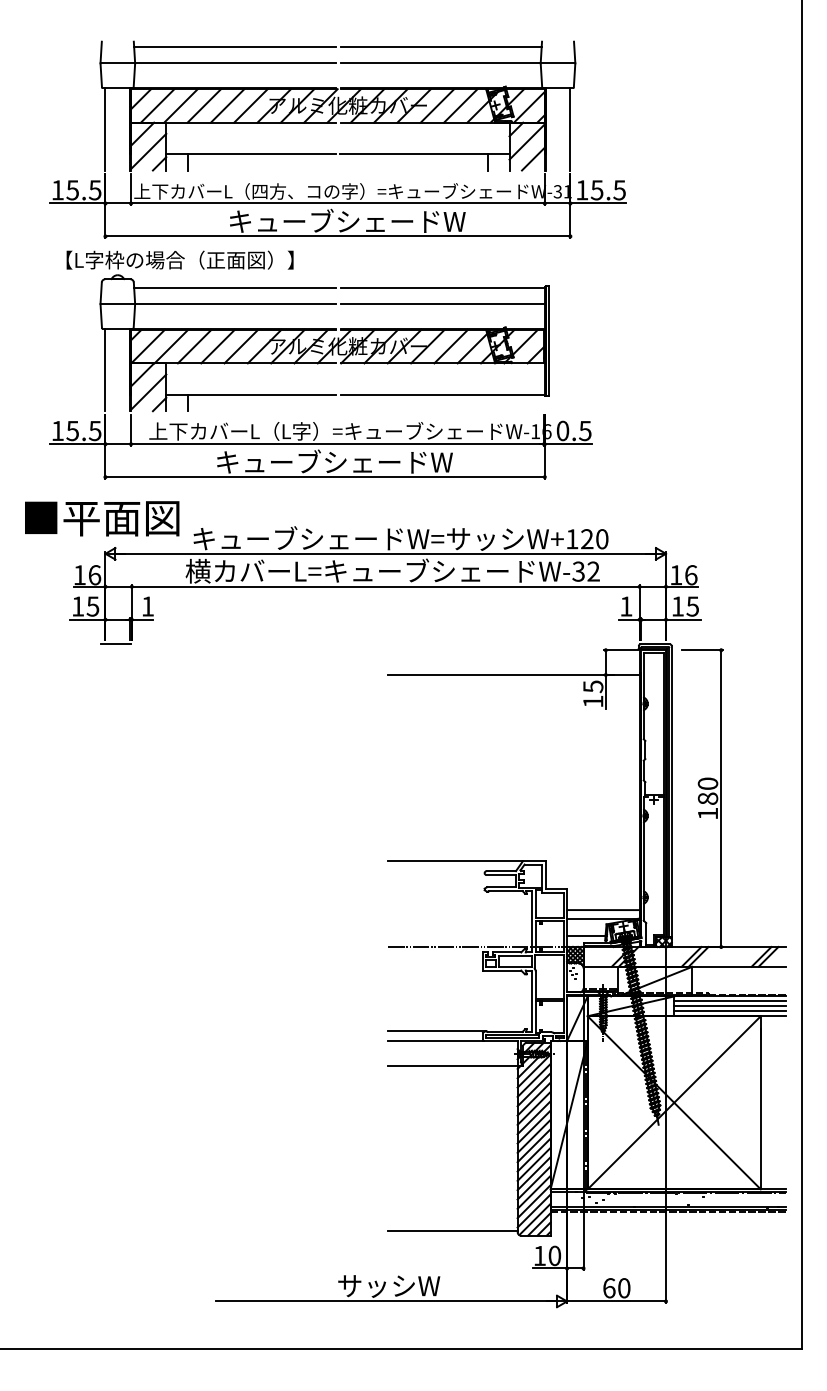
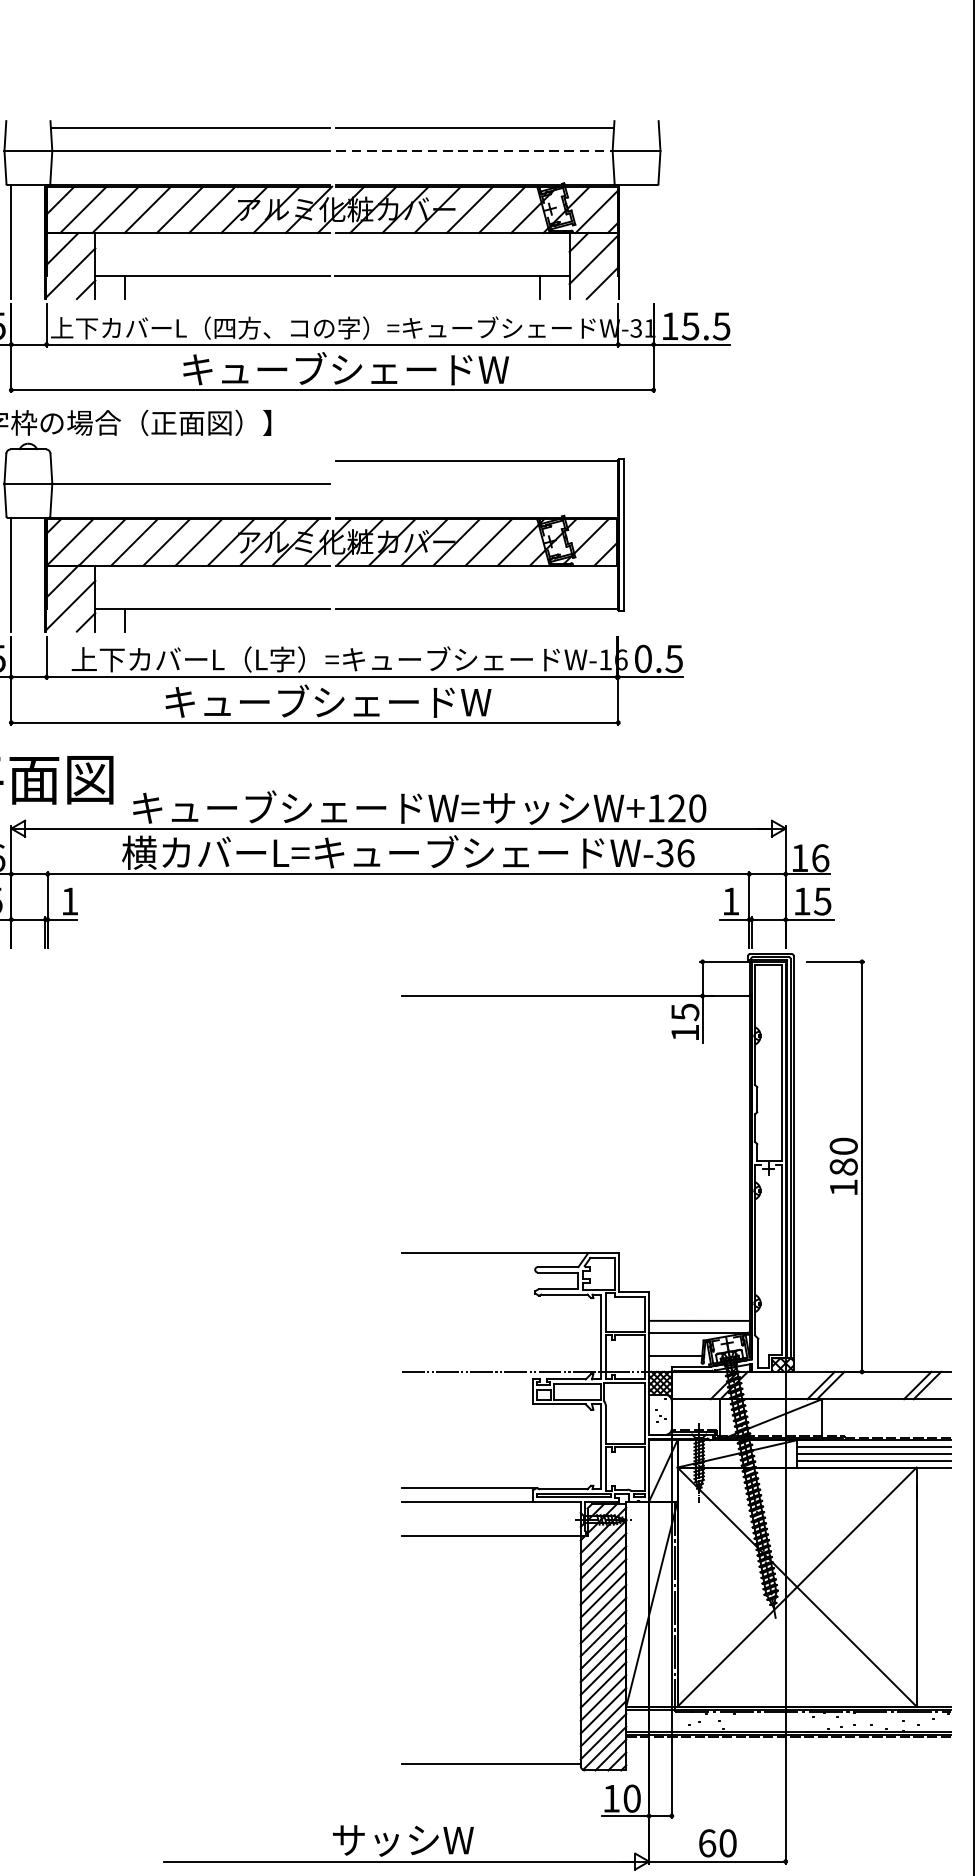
line: (440, 63) -> (474, 151), solid -> dashed
line: (570, 129) -> (653, 242), removed
line: (234, 287) -> (189, 460), removed
line: (442, 304) -> (476, 484), removed
text: (593, 571) -> (685, 853), W-32 -> W-36
line: (116, 644) -> (26, 953), removed

